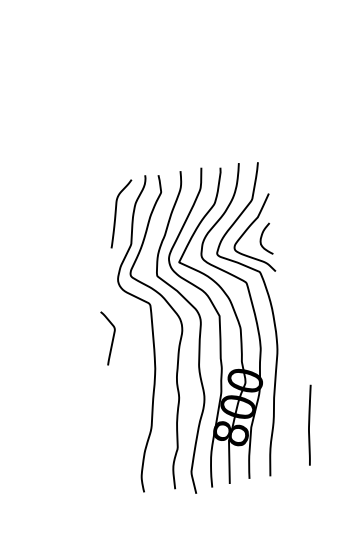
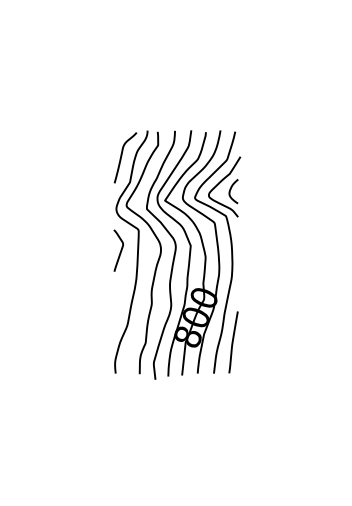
curve: (112, 337) -> (120, 250), moved
line: (310, 425) -> (233, 342), moved

